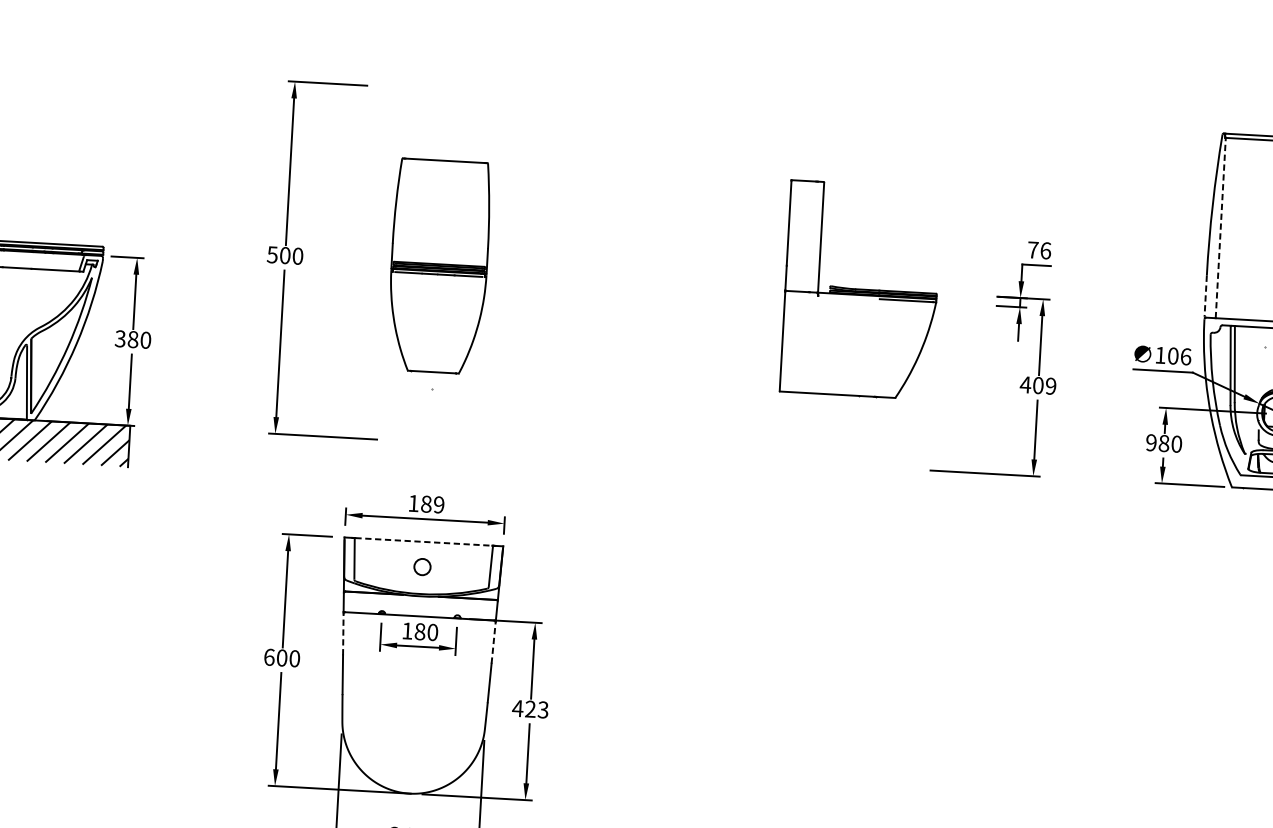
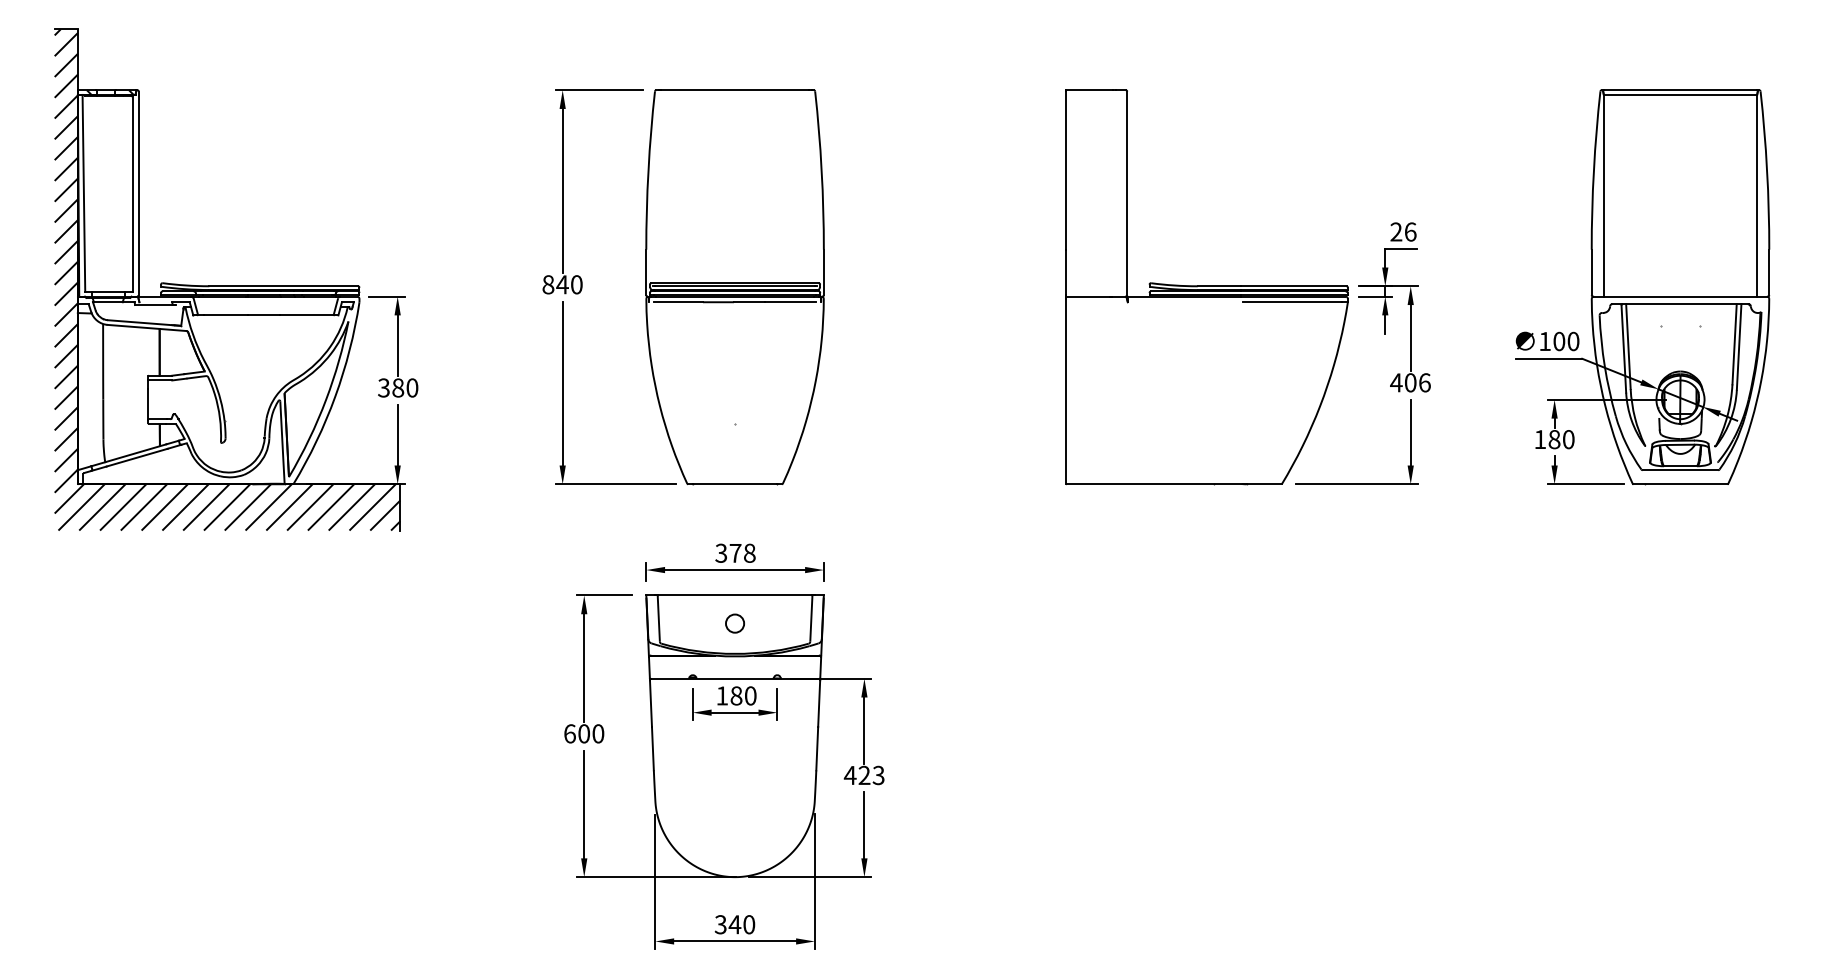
line: (1220, 227) -> (1604, 195), dashed -> solid
text: (1033, 249) -> (1396, 231), 76 -> 26
text: (278, 254) -> (555, 284), 500 -> 840
part: (438, 266) -> (734, 287), size x1.67
part: (860, 290) -> (1206, 287), size x1.67
line: (1205, 296) -> (1591, 272), dashed -> solid
text: (1185, 356) -> (1573, 341), 106 -> 100
text: (1050, 385) -> (1424, 382), 409 -> 406
text: (1151, 442) -> (1540, 439), 980 -> 180
text: (426, 503) -> (735, 552), 189 -> 378
line: (424, 541) -> (735, 595), dashed -> solid
line: (342, 634) -> (650, 703), dashed -> solid
line: (493, 642) -> (819, 703), dashed -> solid

